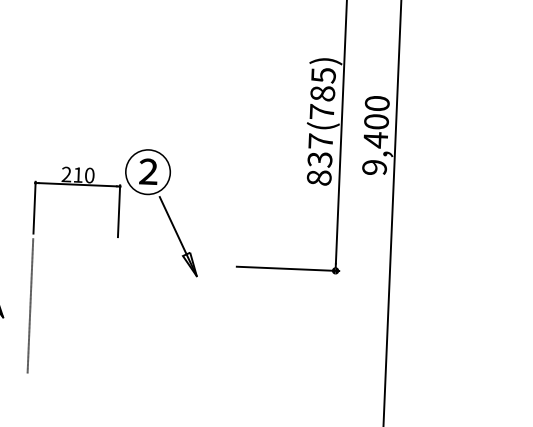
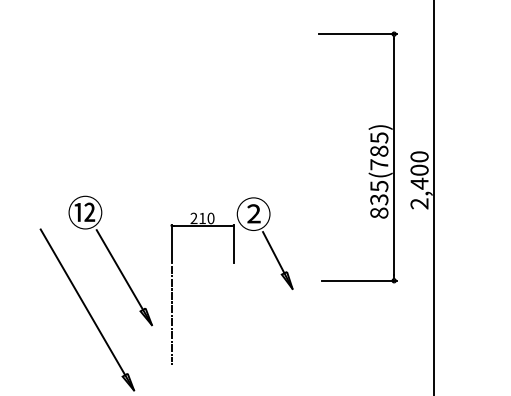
text: (321, 141) -> (379, 186), 837(785) -> 835(785)
text: (374, 167) -> (419, 203), 9,400 -> 2,400

